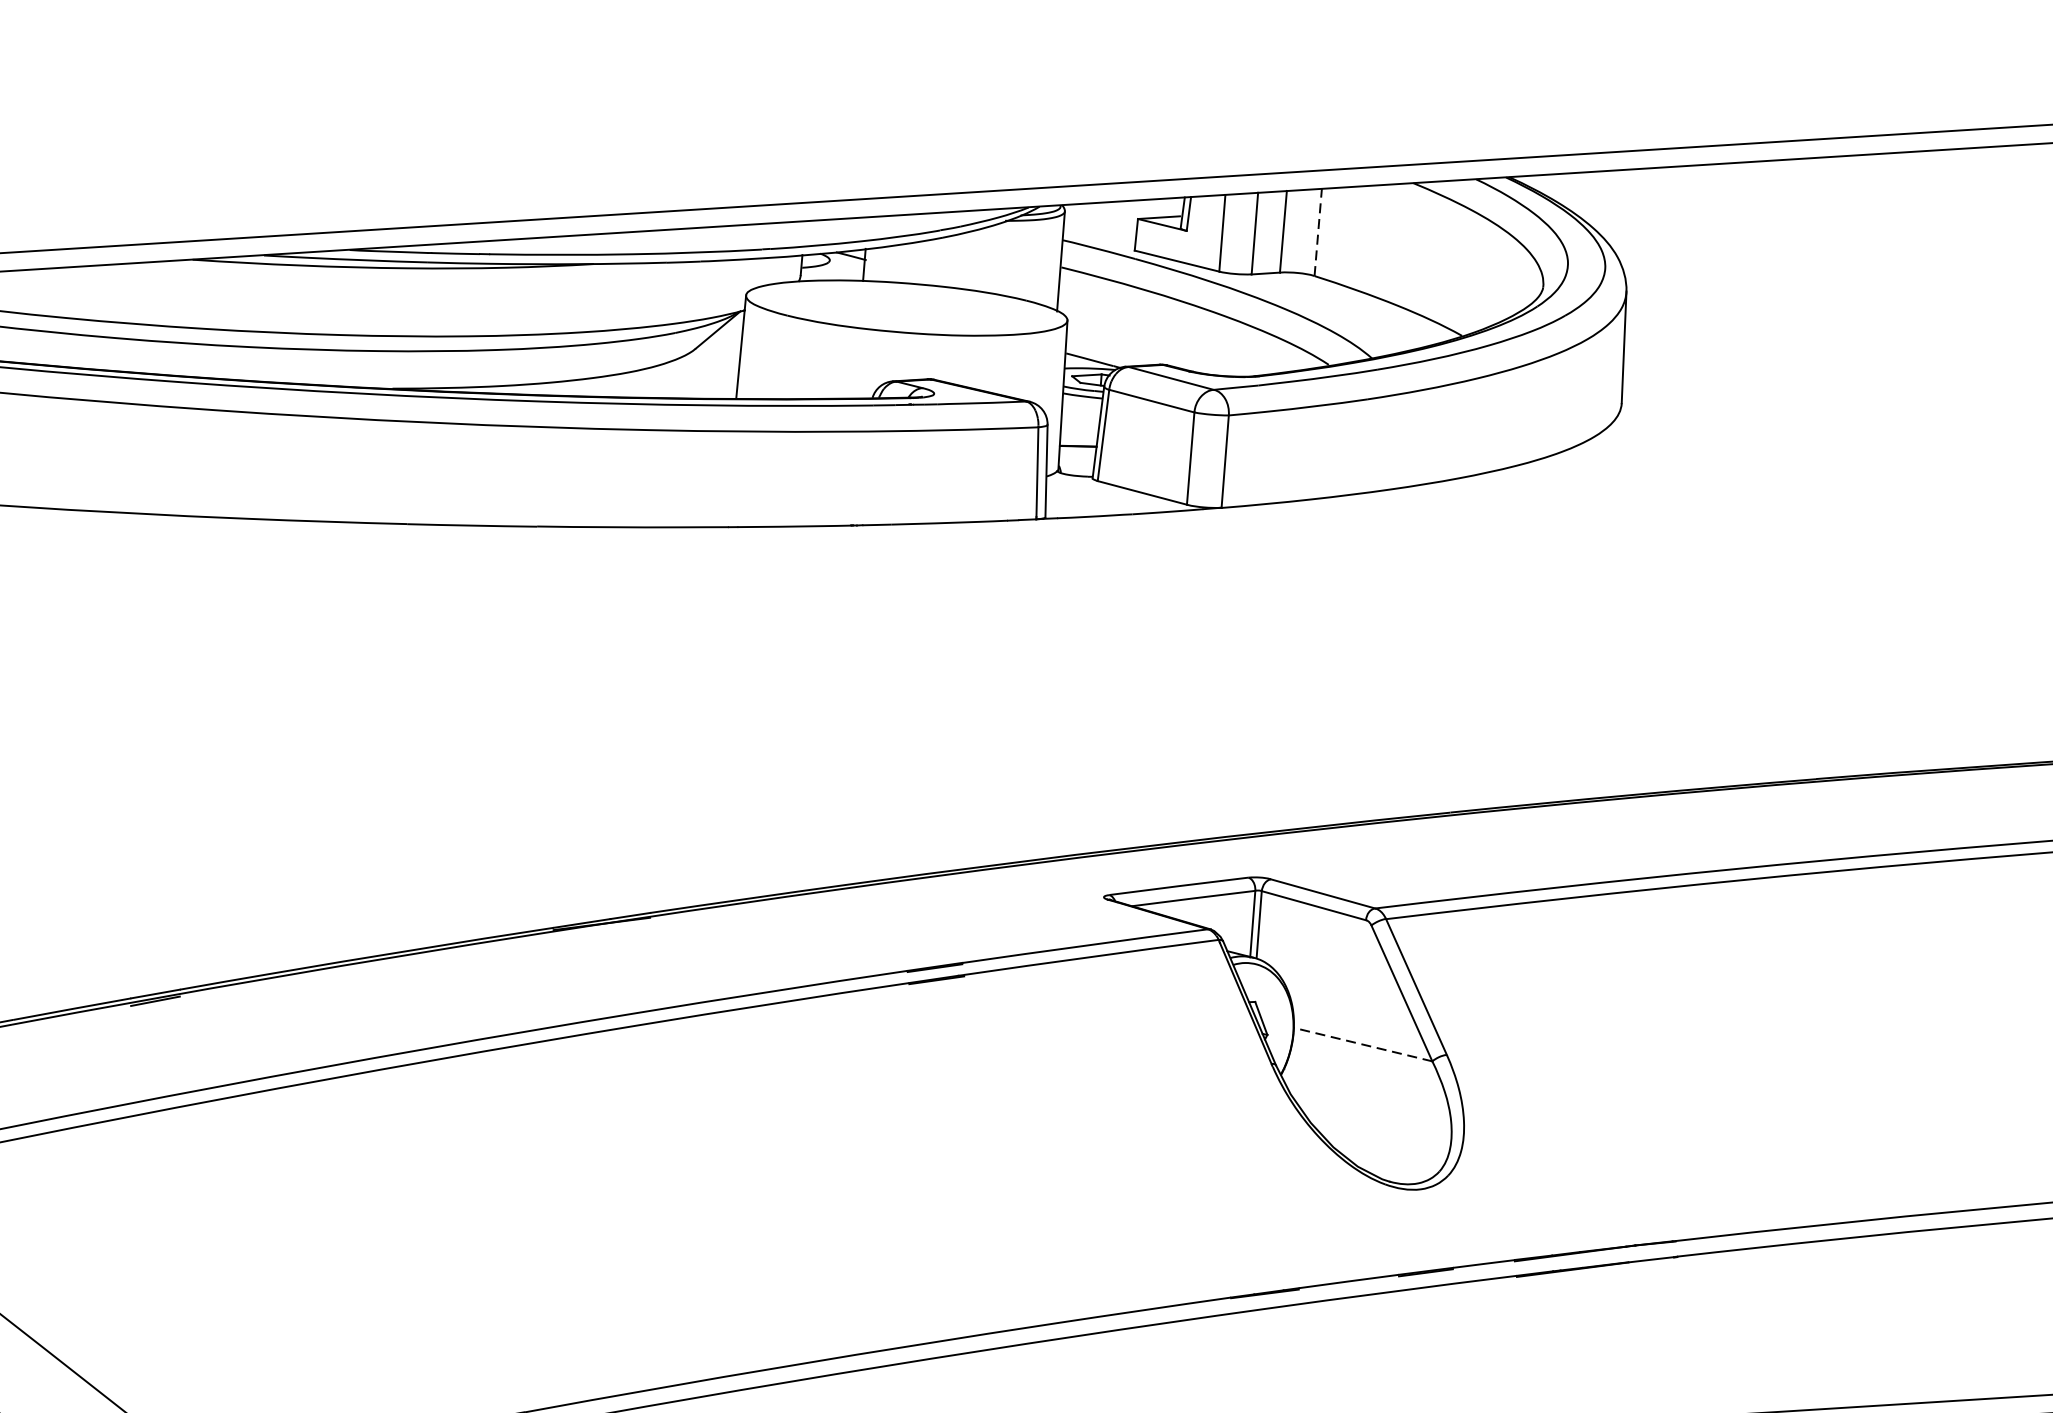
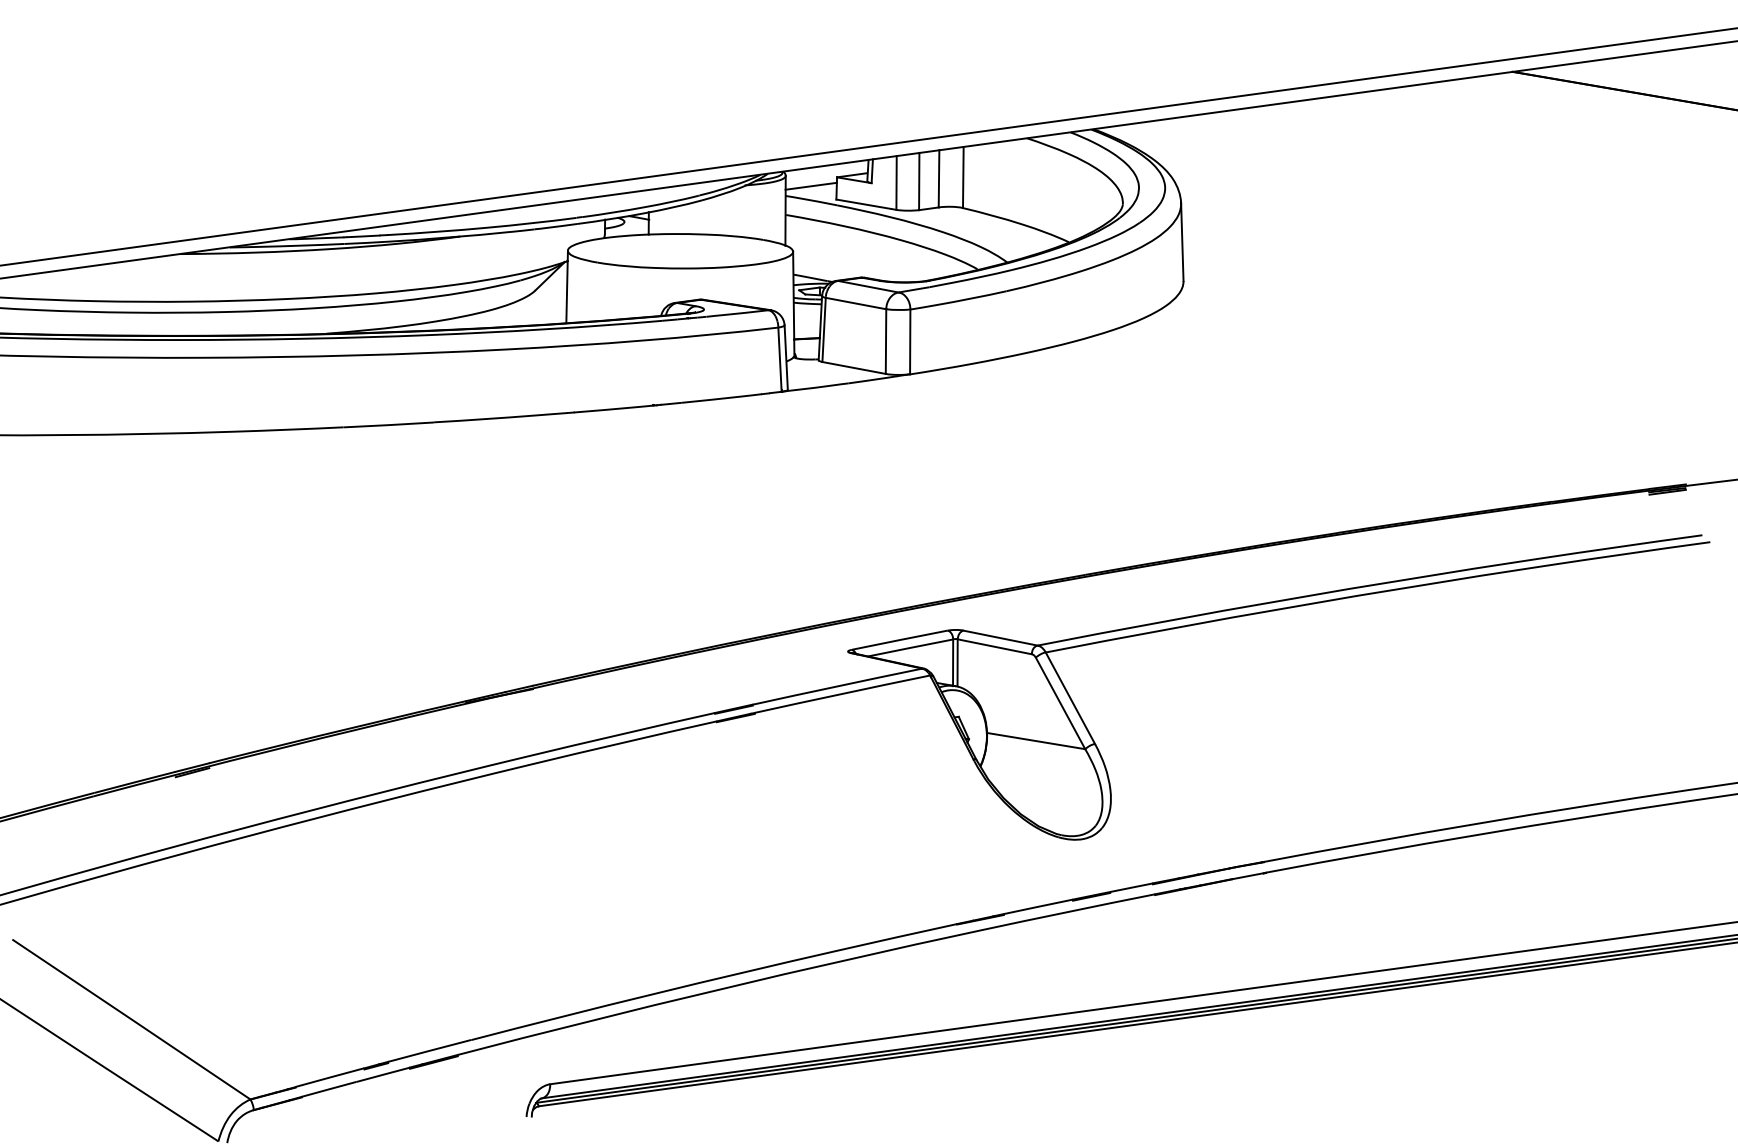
line: (1099, 227) -> (810, 185), added
line: (1318, 232) -> (963, 177), dashed -> solid
line: (1363, 1045) -> (1036, 741), dashed -> solid

